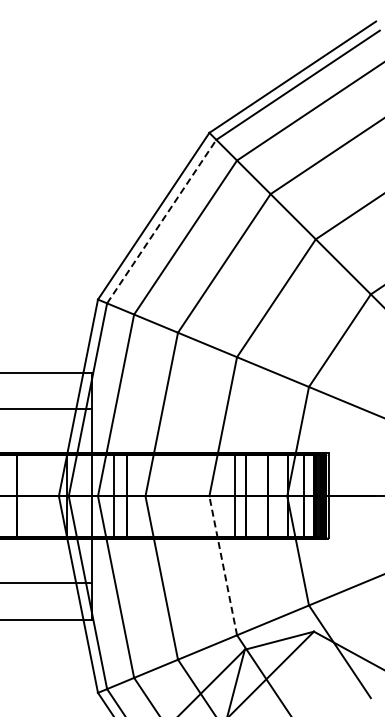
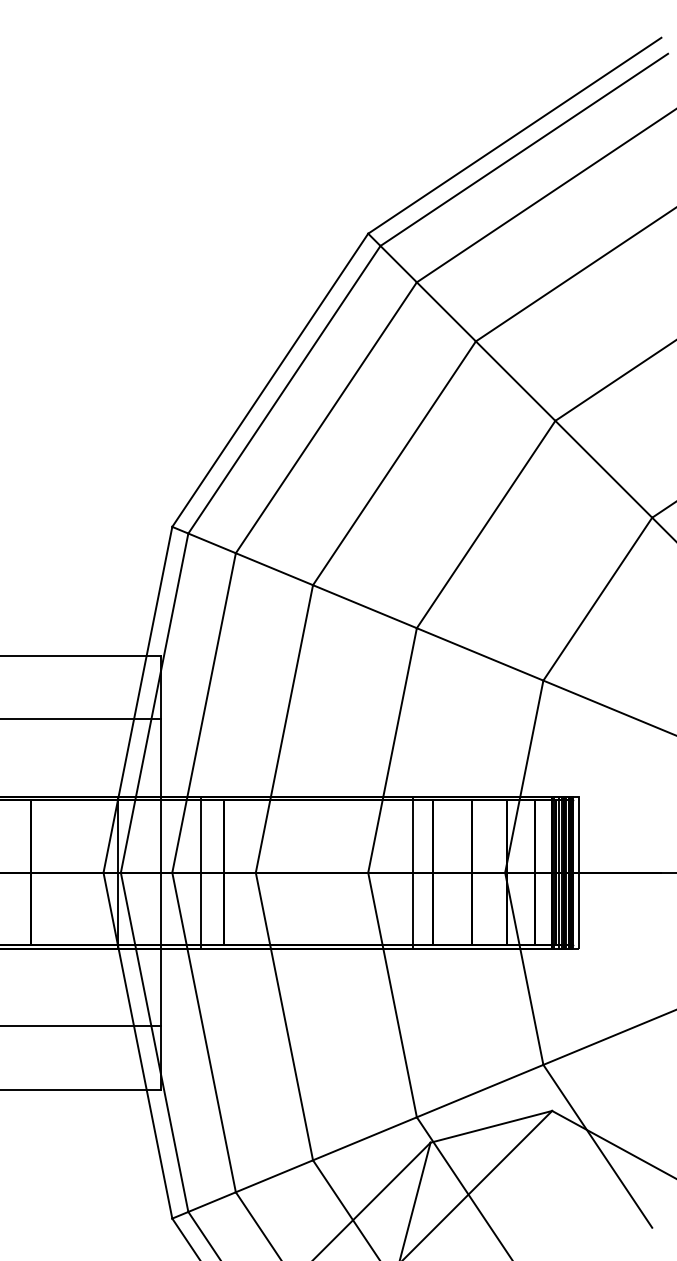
line: (162, 221) -> (285, 389), dashed -> solid
line: (223, 565) -> (393, 994), dashed -> solid

